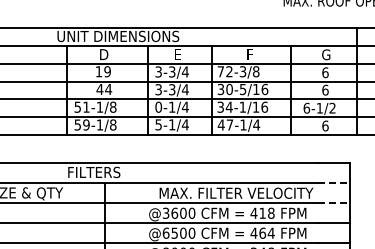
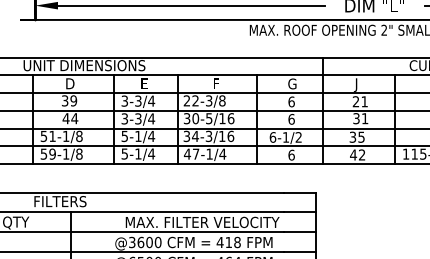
text: (98, 71) -> (64, 100), 19 -> 39
text: (220, 71) -> (186, 100), 72-3/8 -> 22-3/8
text: (158, 106) -> (124, 135), 0-1/4 -> 5-1/4
text: (242, 107) -> (208, 136), 34-1/16 -> 34-3/16
line: (334, 183) -> (300, 212), dashed -> solid
line: (334, 203) -> (300, 232), dashed -> solid

